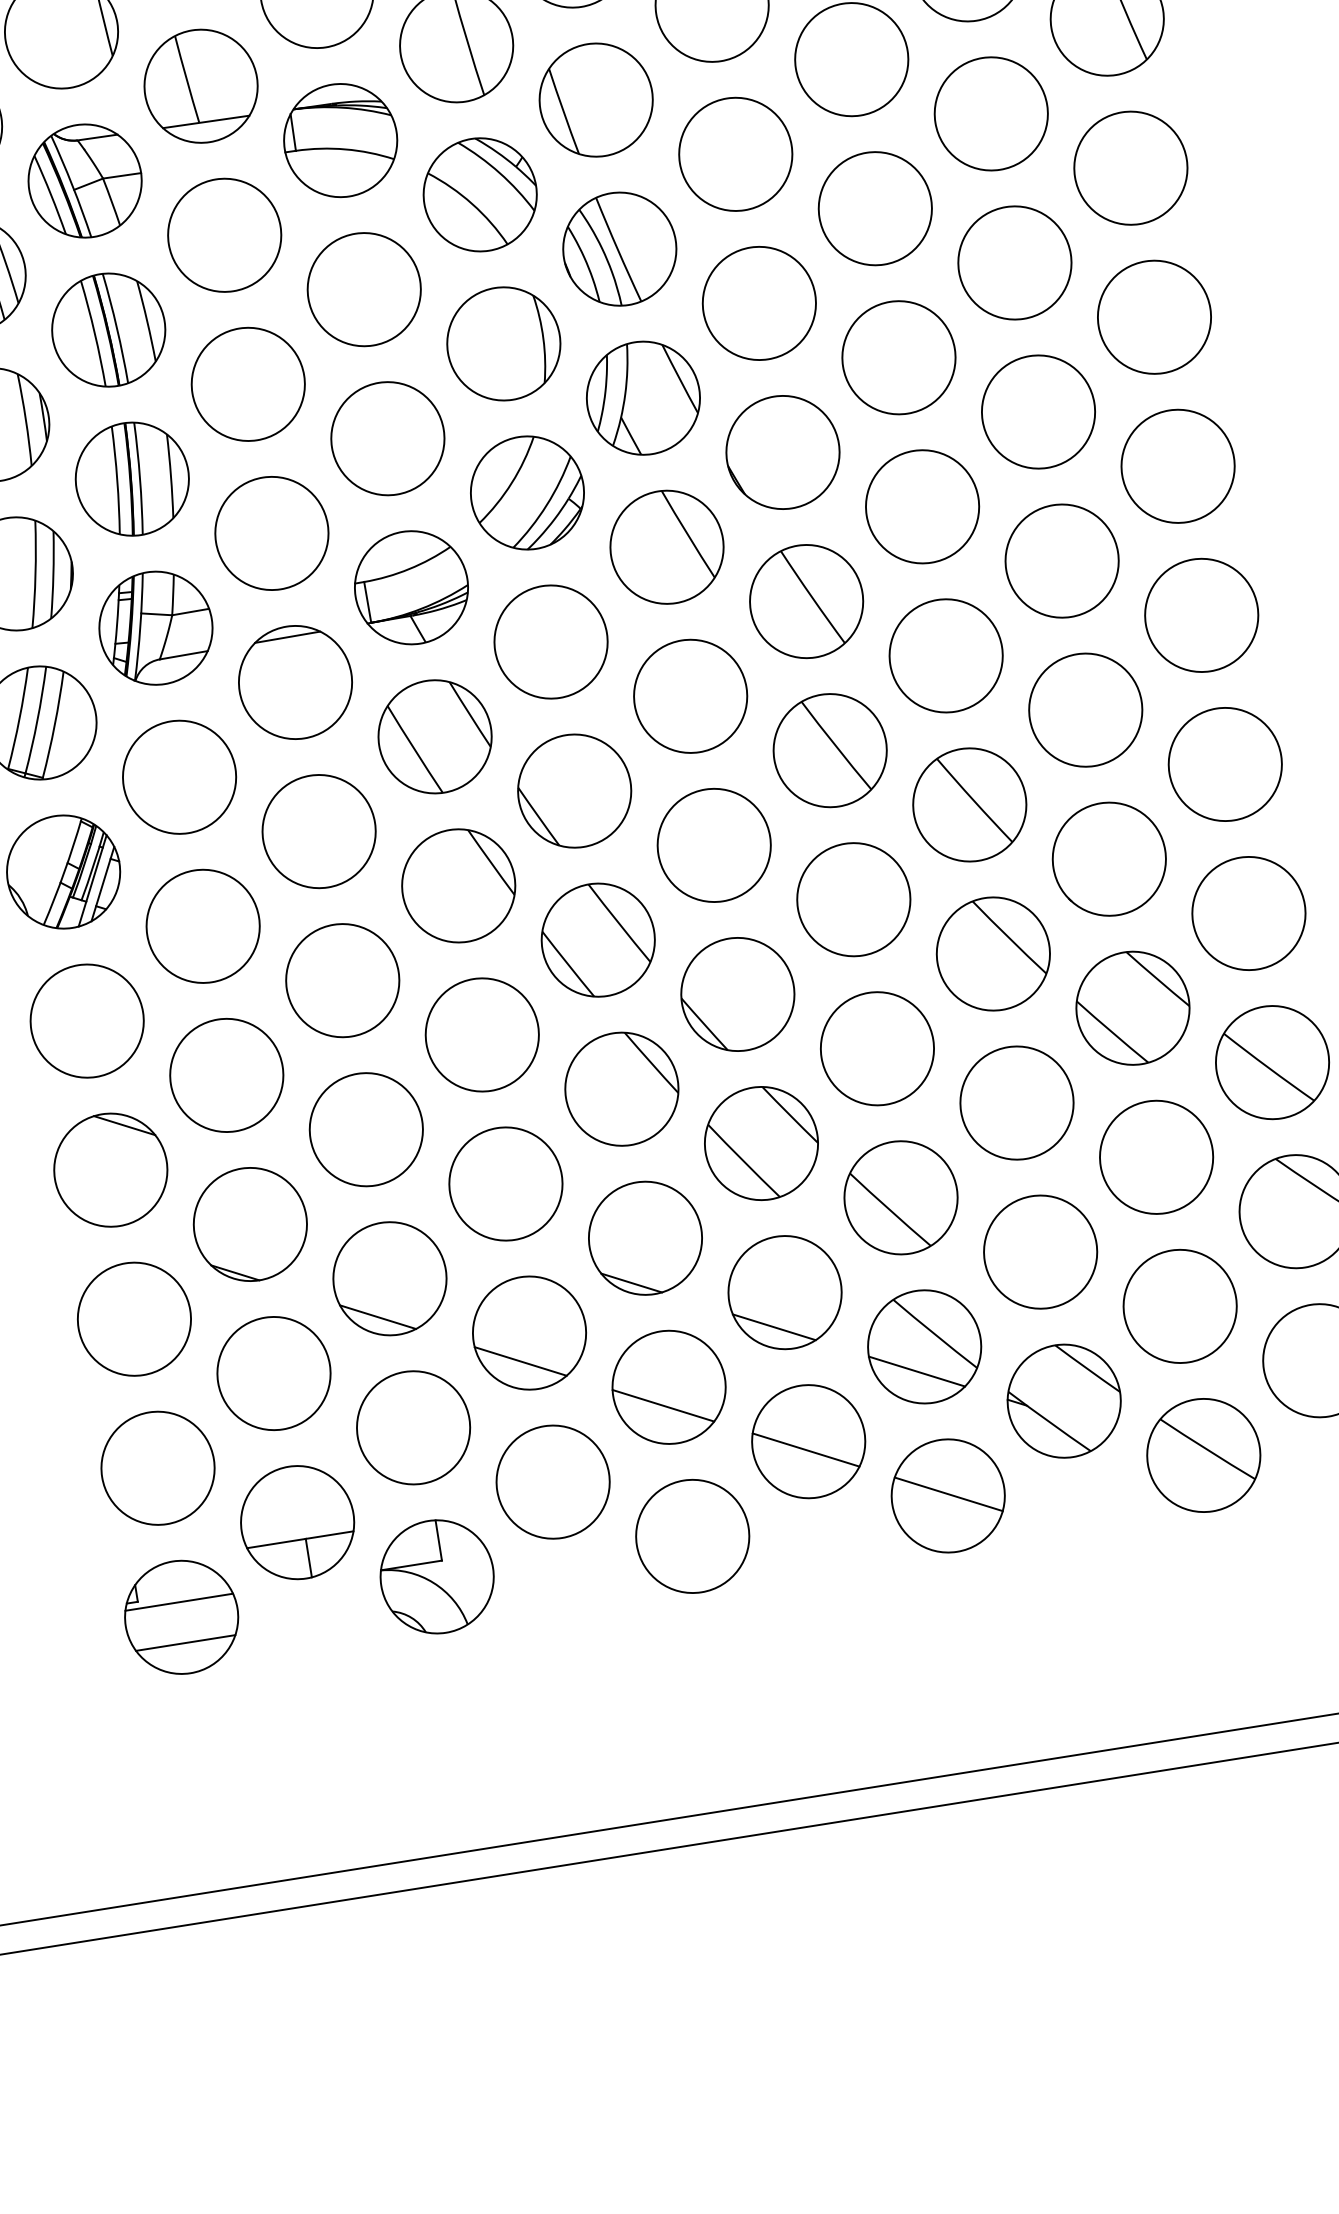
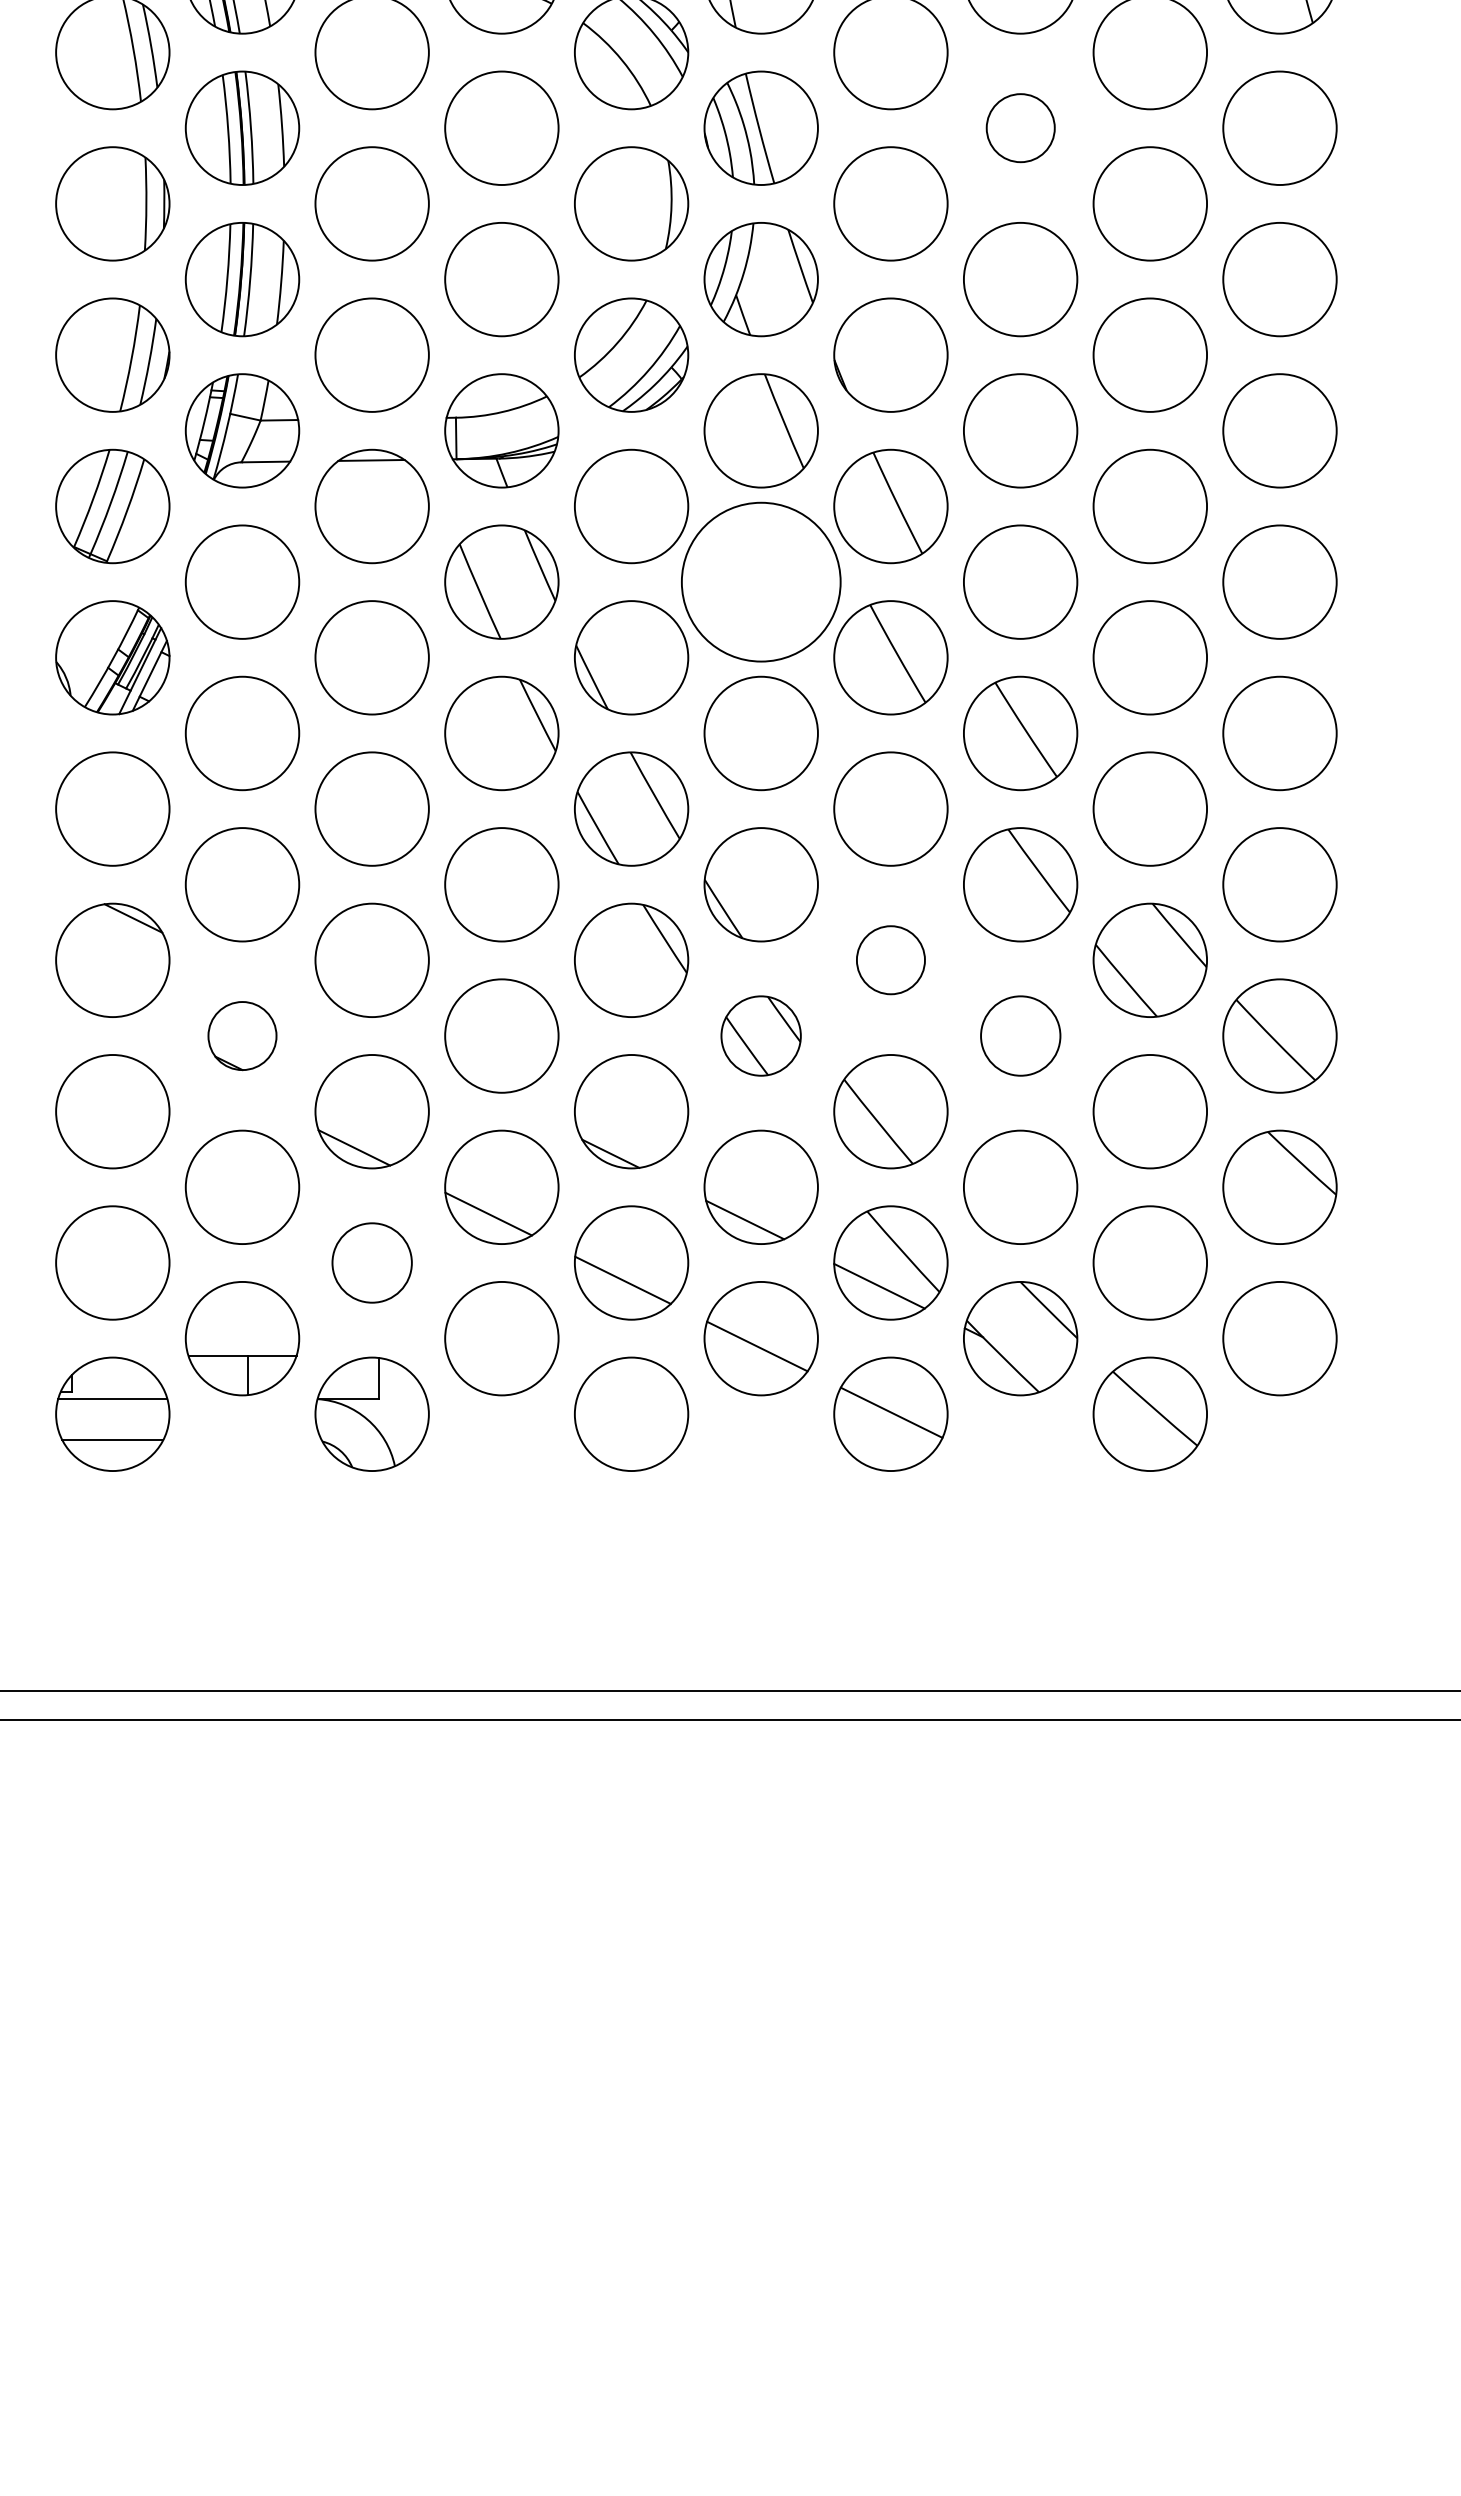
circle: (875, 207) -> (1020, 127), size x0.6
circle: (689, 695) -> (760, 581), size x1.4
circle: (876, 1047) -> (890, 959), size x0.6
circle: (1016, 1102) -> (1020, 1035), size x0.7
part: (760, 1143) -> (760, 1035), size x0.7
part: (250, 1223) -> (242, 1035), size x0.6
circle: (412, 1427) -> (371, 1262), size x0.7

